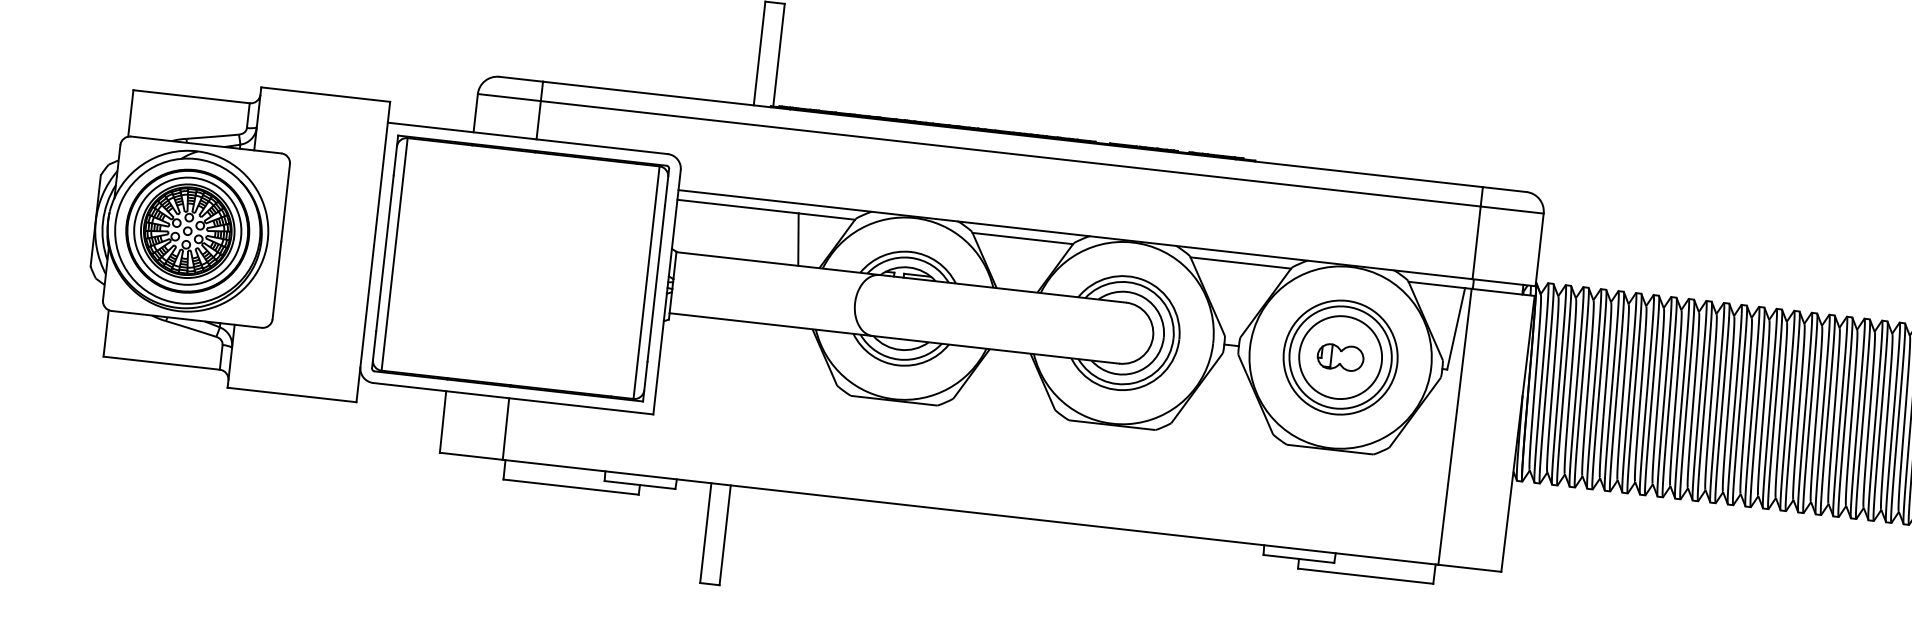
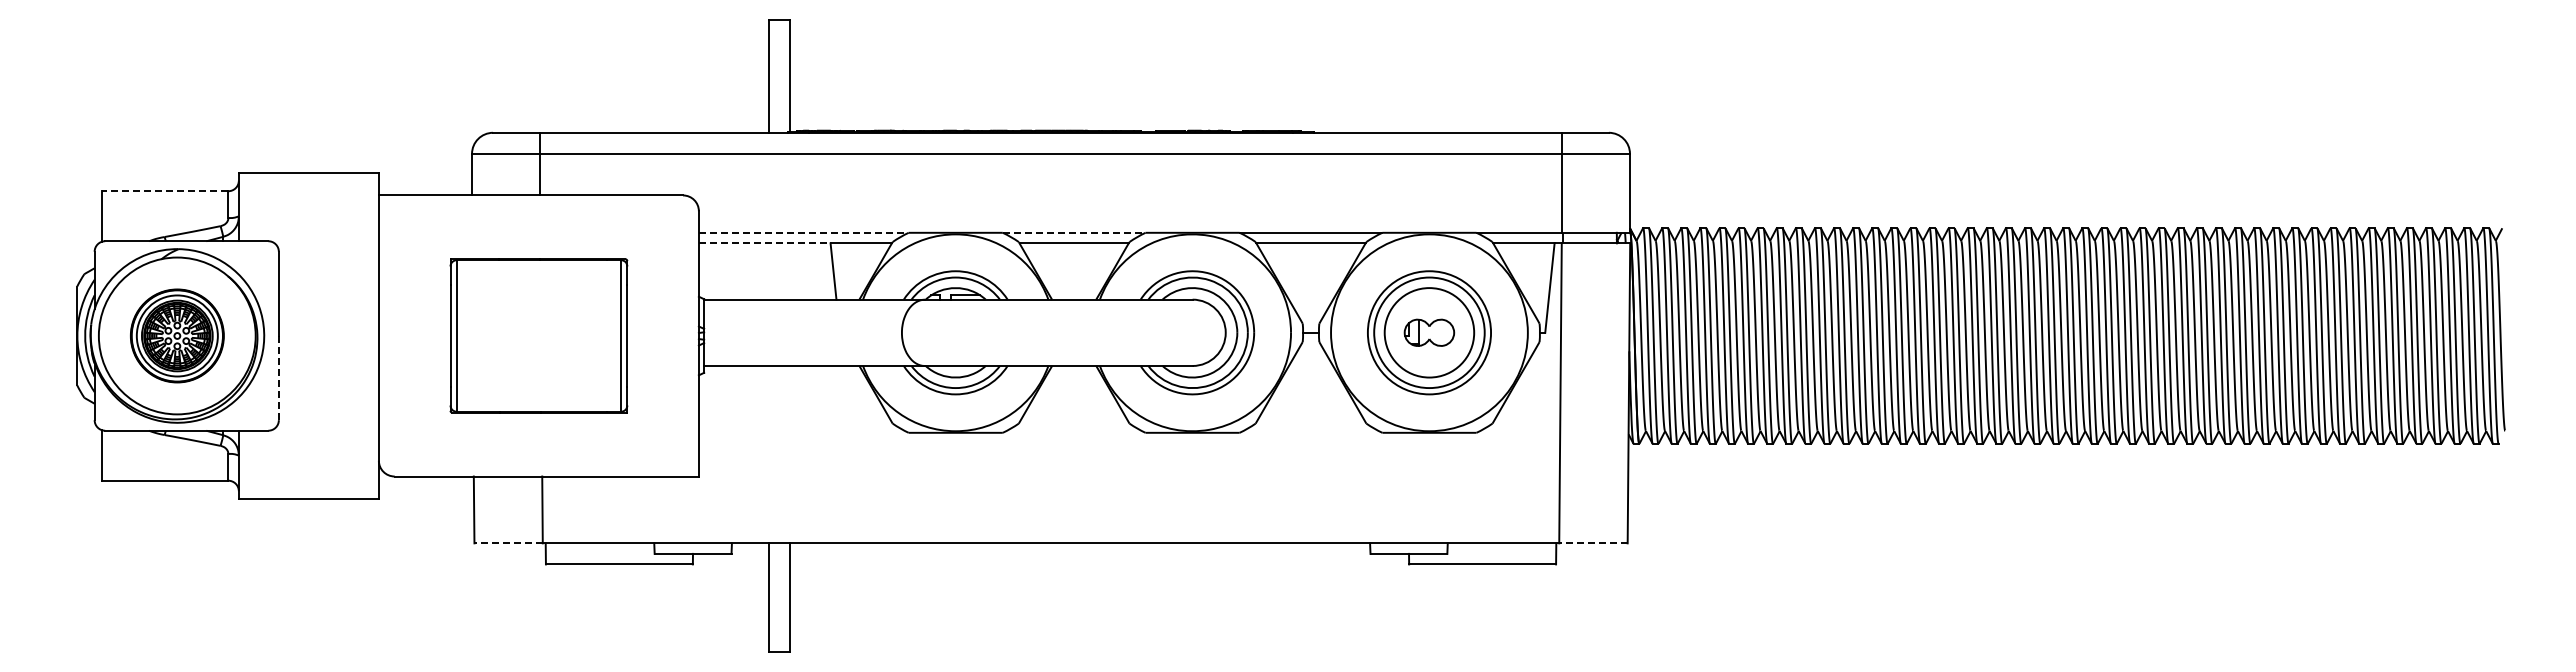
line: (190, 96) -> (164, 191), solid -> dashed
line: (774, 200) -> (803, 232), solid -> dashed
line: (737, 206) -> (764, 243), solid -> dashed
line: (1024, 228) -> (1074, 232), solid -> dashed
part: (188, 230) -> (177, 335), size x0.7
part: (520, 268) -> (538, 335), size x0.6
line: (276, 279) -> (278, 377), solid -> dashed
line: (471, 456) -> (508, 543), solid -> dashed
line: (1468, 568) -> (1592, 543), solid -> dashed

